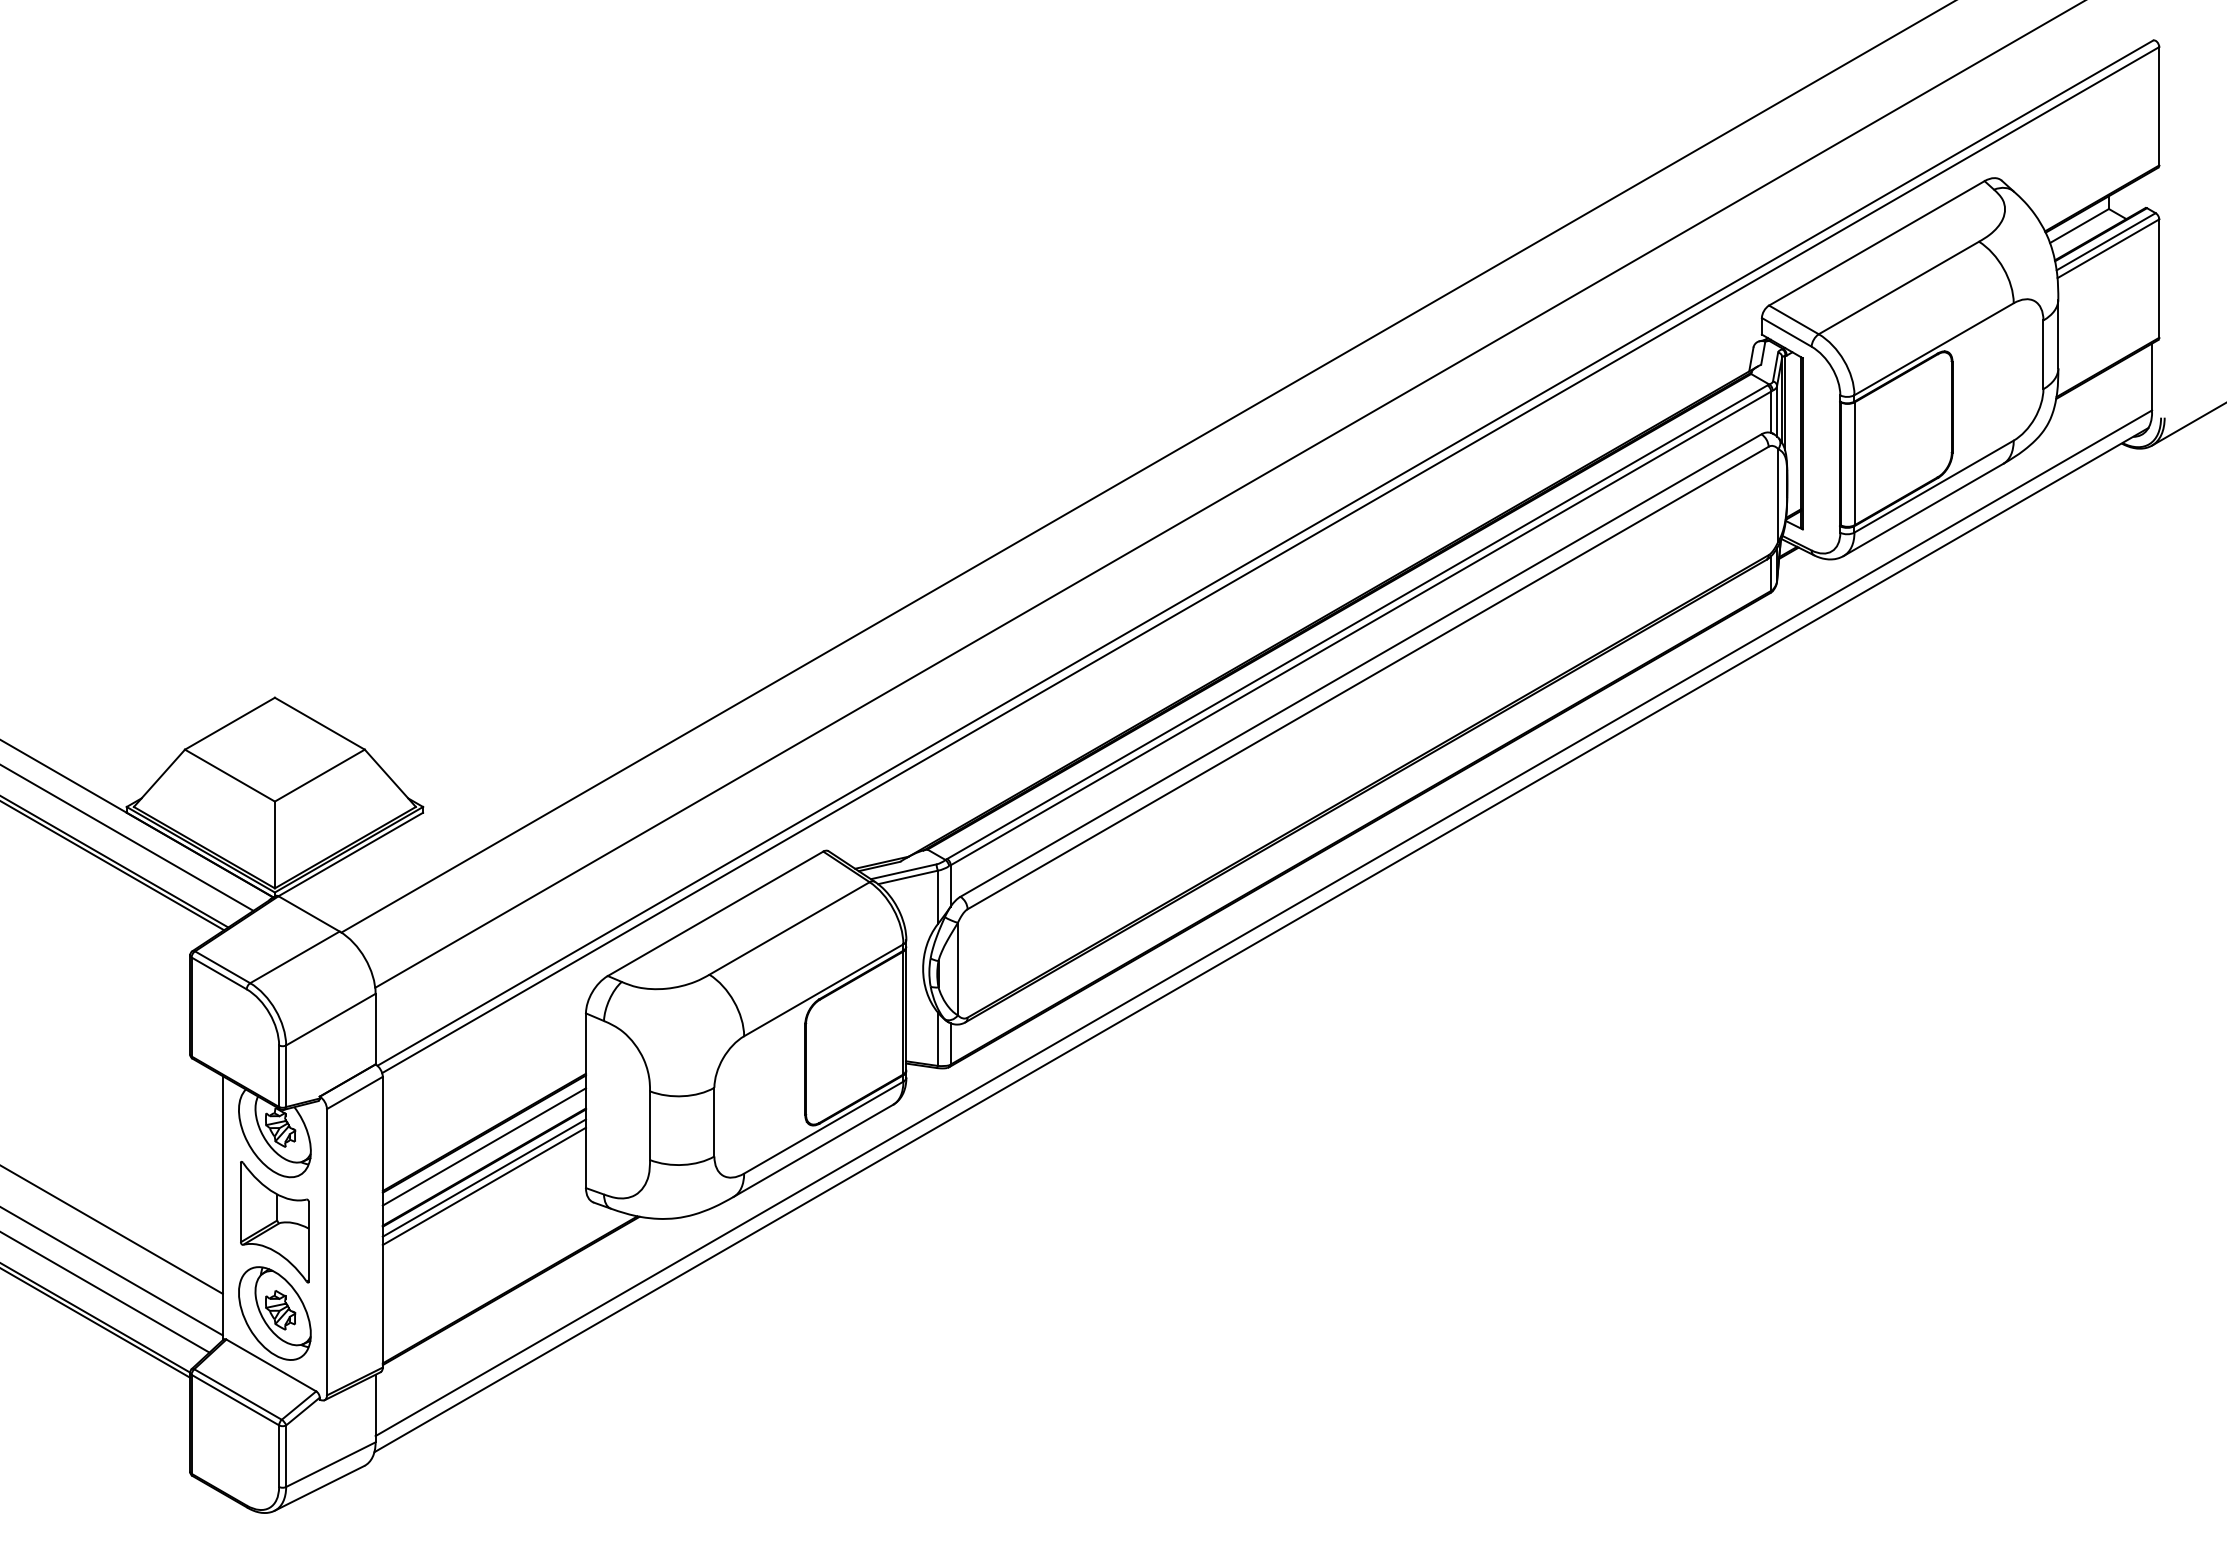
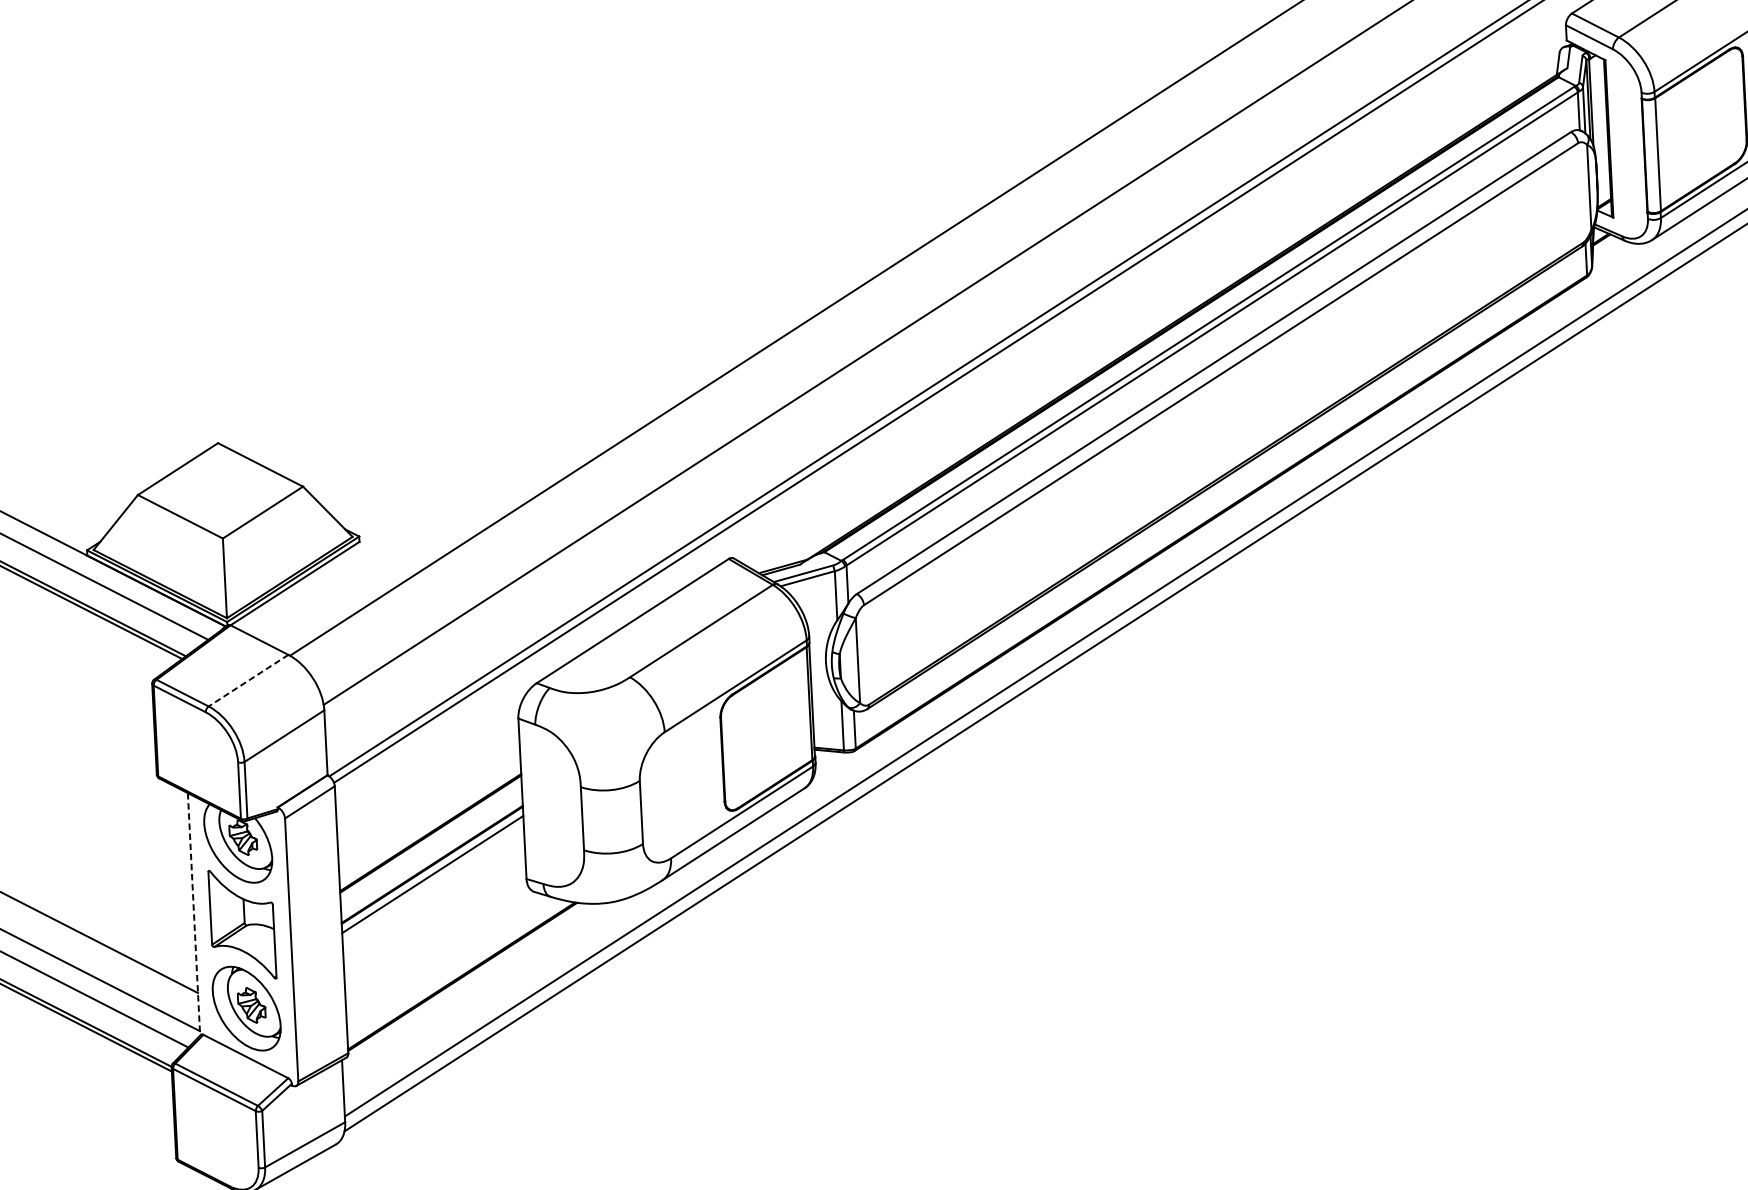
line: (294, 957) -> (248, 680), solid -> dashed
line: (483, 1146) -> (430, 845), removed
line: (483, 1186) -> (432, 882), removed
line: (222, 1208) -> (193, 914), solid -> dashed

